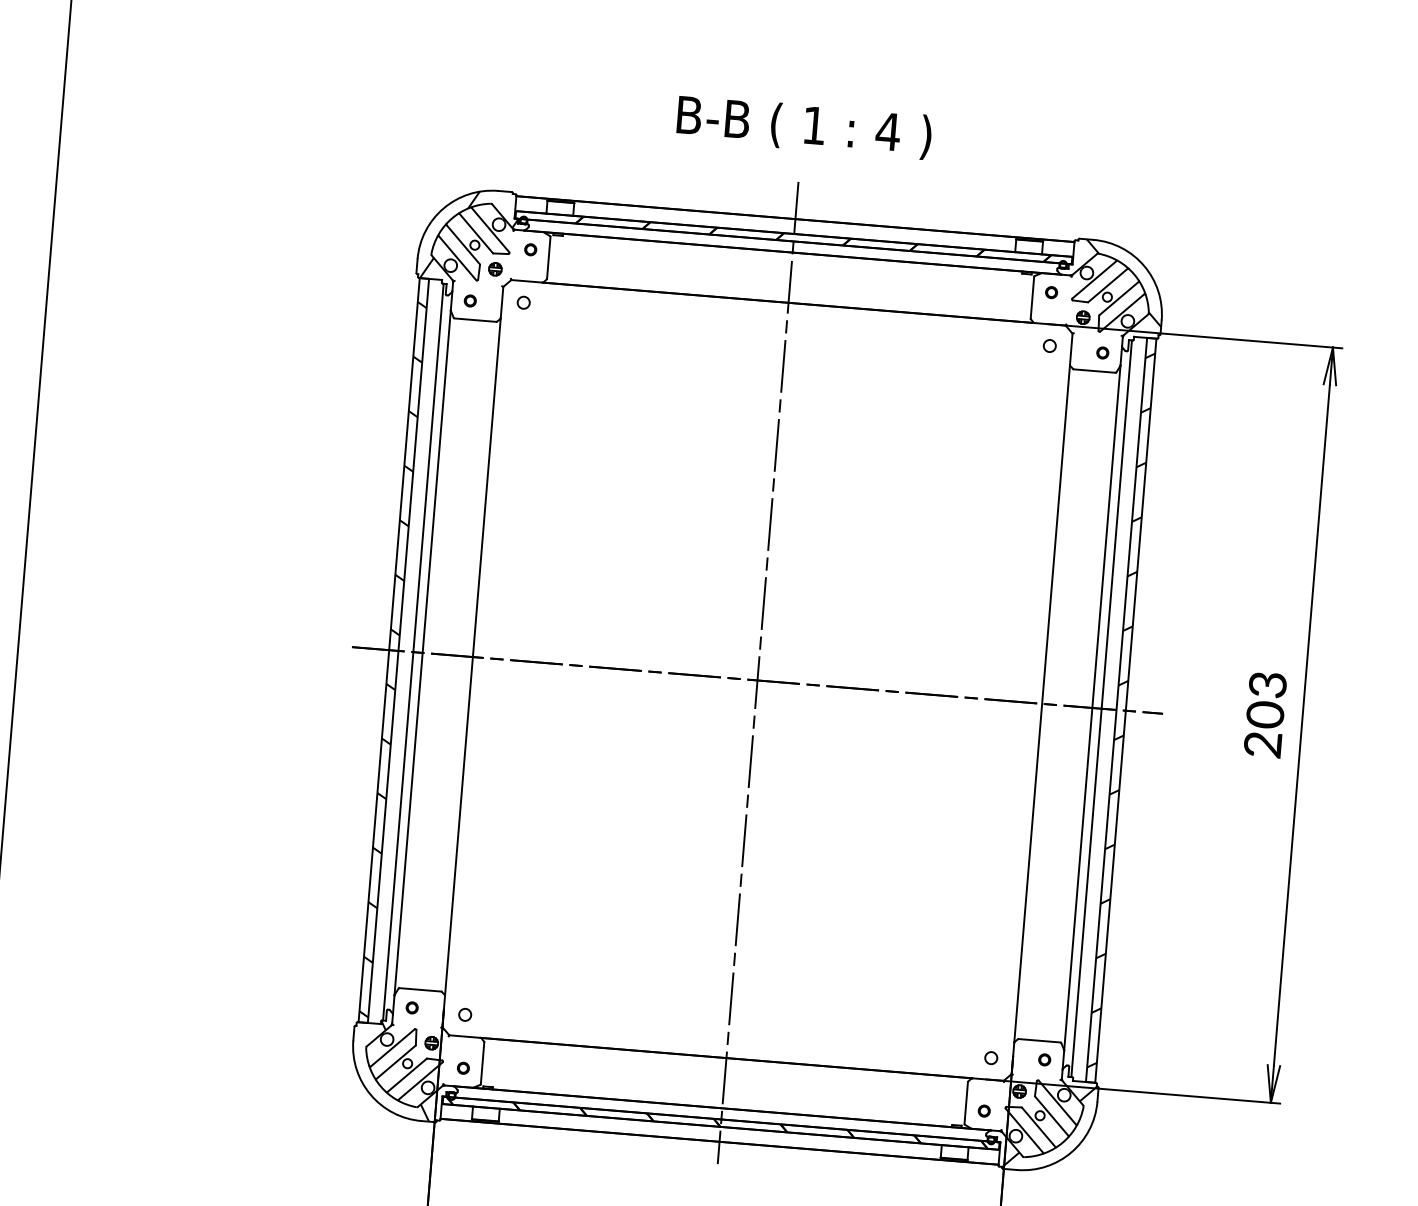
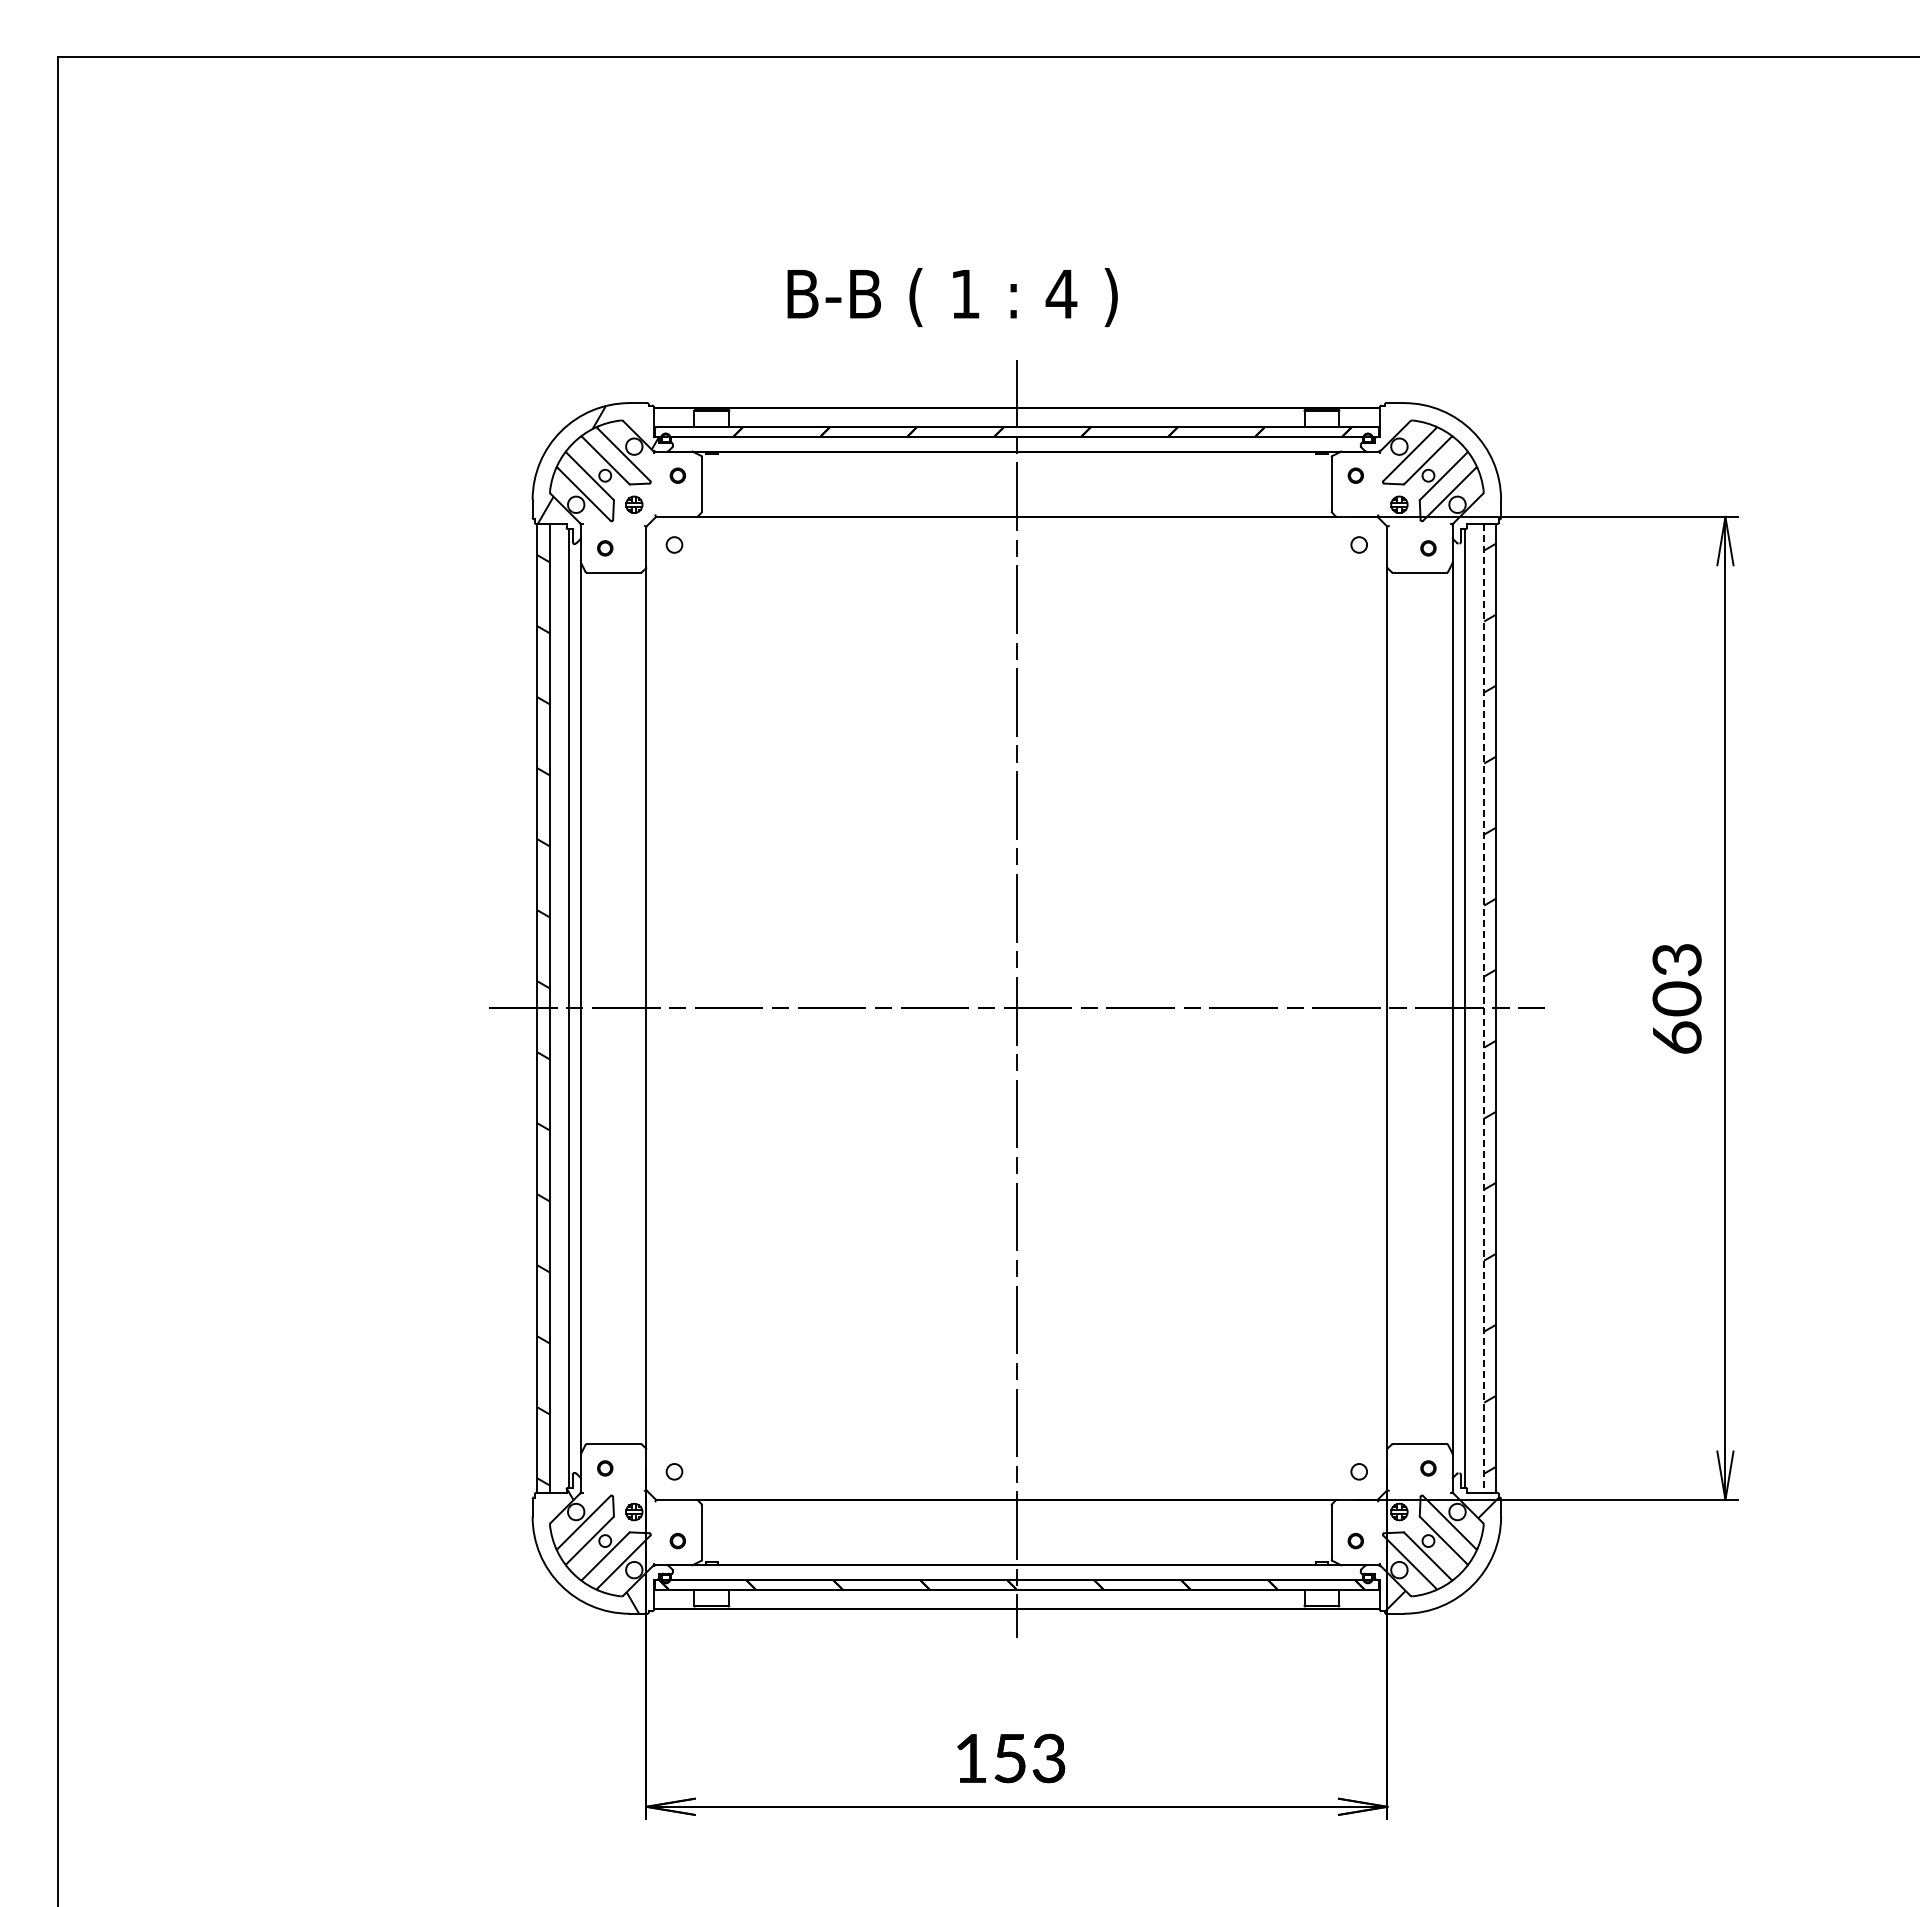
text: (804, 127) -> (952, 297), moved
hatch: (1124, 282) -> (1448, 455), removed
line: (1116, 710) -> (1484, 1008), solid -> dashed
text: (1262, 744) -> (1676, 1037), 203 -> 603

